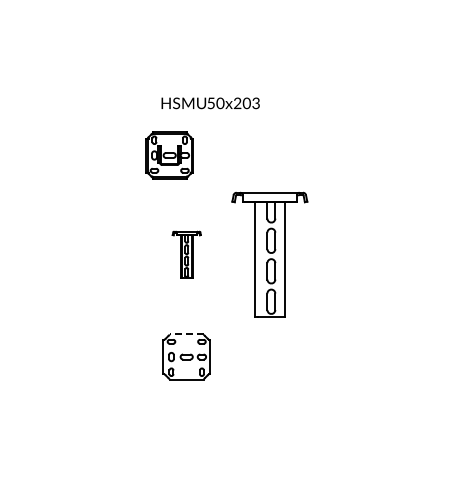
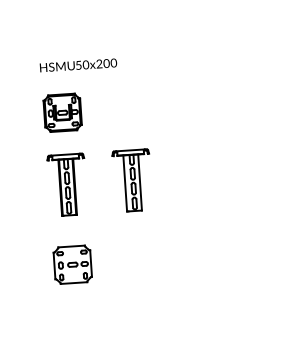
text: (256, 103) -> (114, 63), 50x203 -> 50x200
part: (169, 155) -> (62, 112), moved
part: (186, 254) -> (67, 184), size x1.67
part: (269, 254) -> (132, 180), size x0.62
line: (186, 333) -> (71, 246), dashed -> solid

